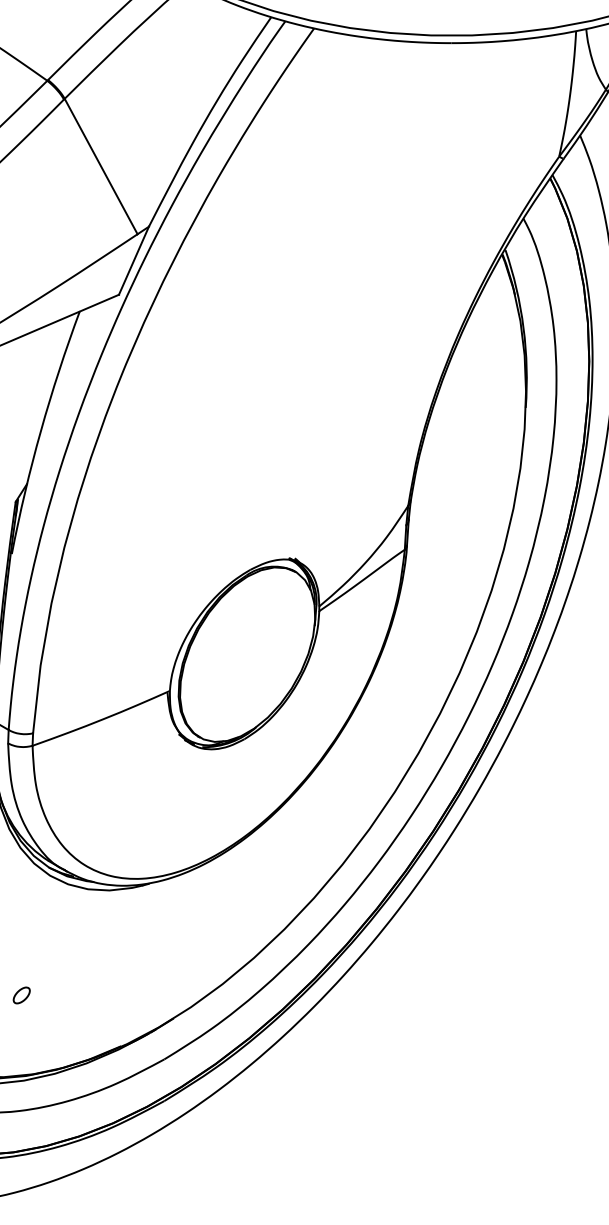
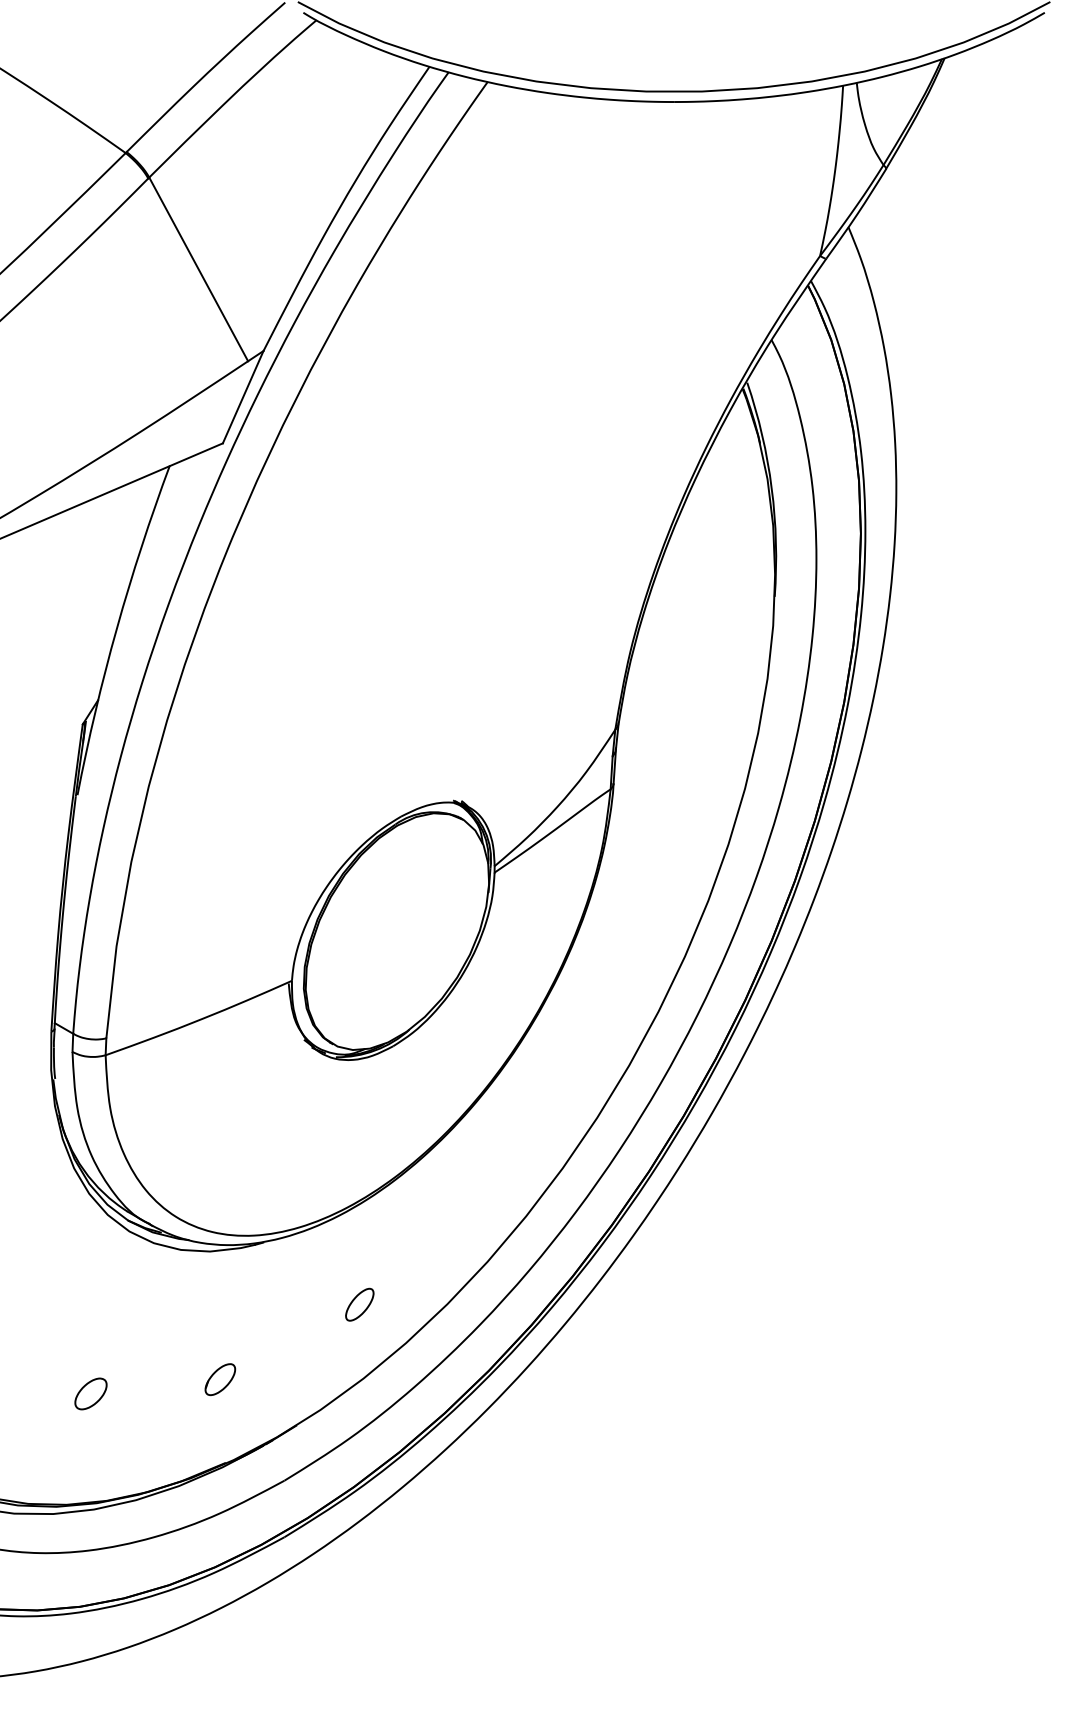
part: (219, 929) -> (359, 1304), added
part: (117, 984) -> (220, 1379), added
part: (21, 995) -> (90, 1393), size x1.43

